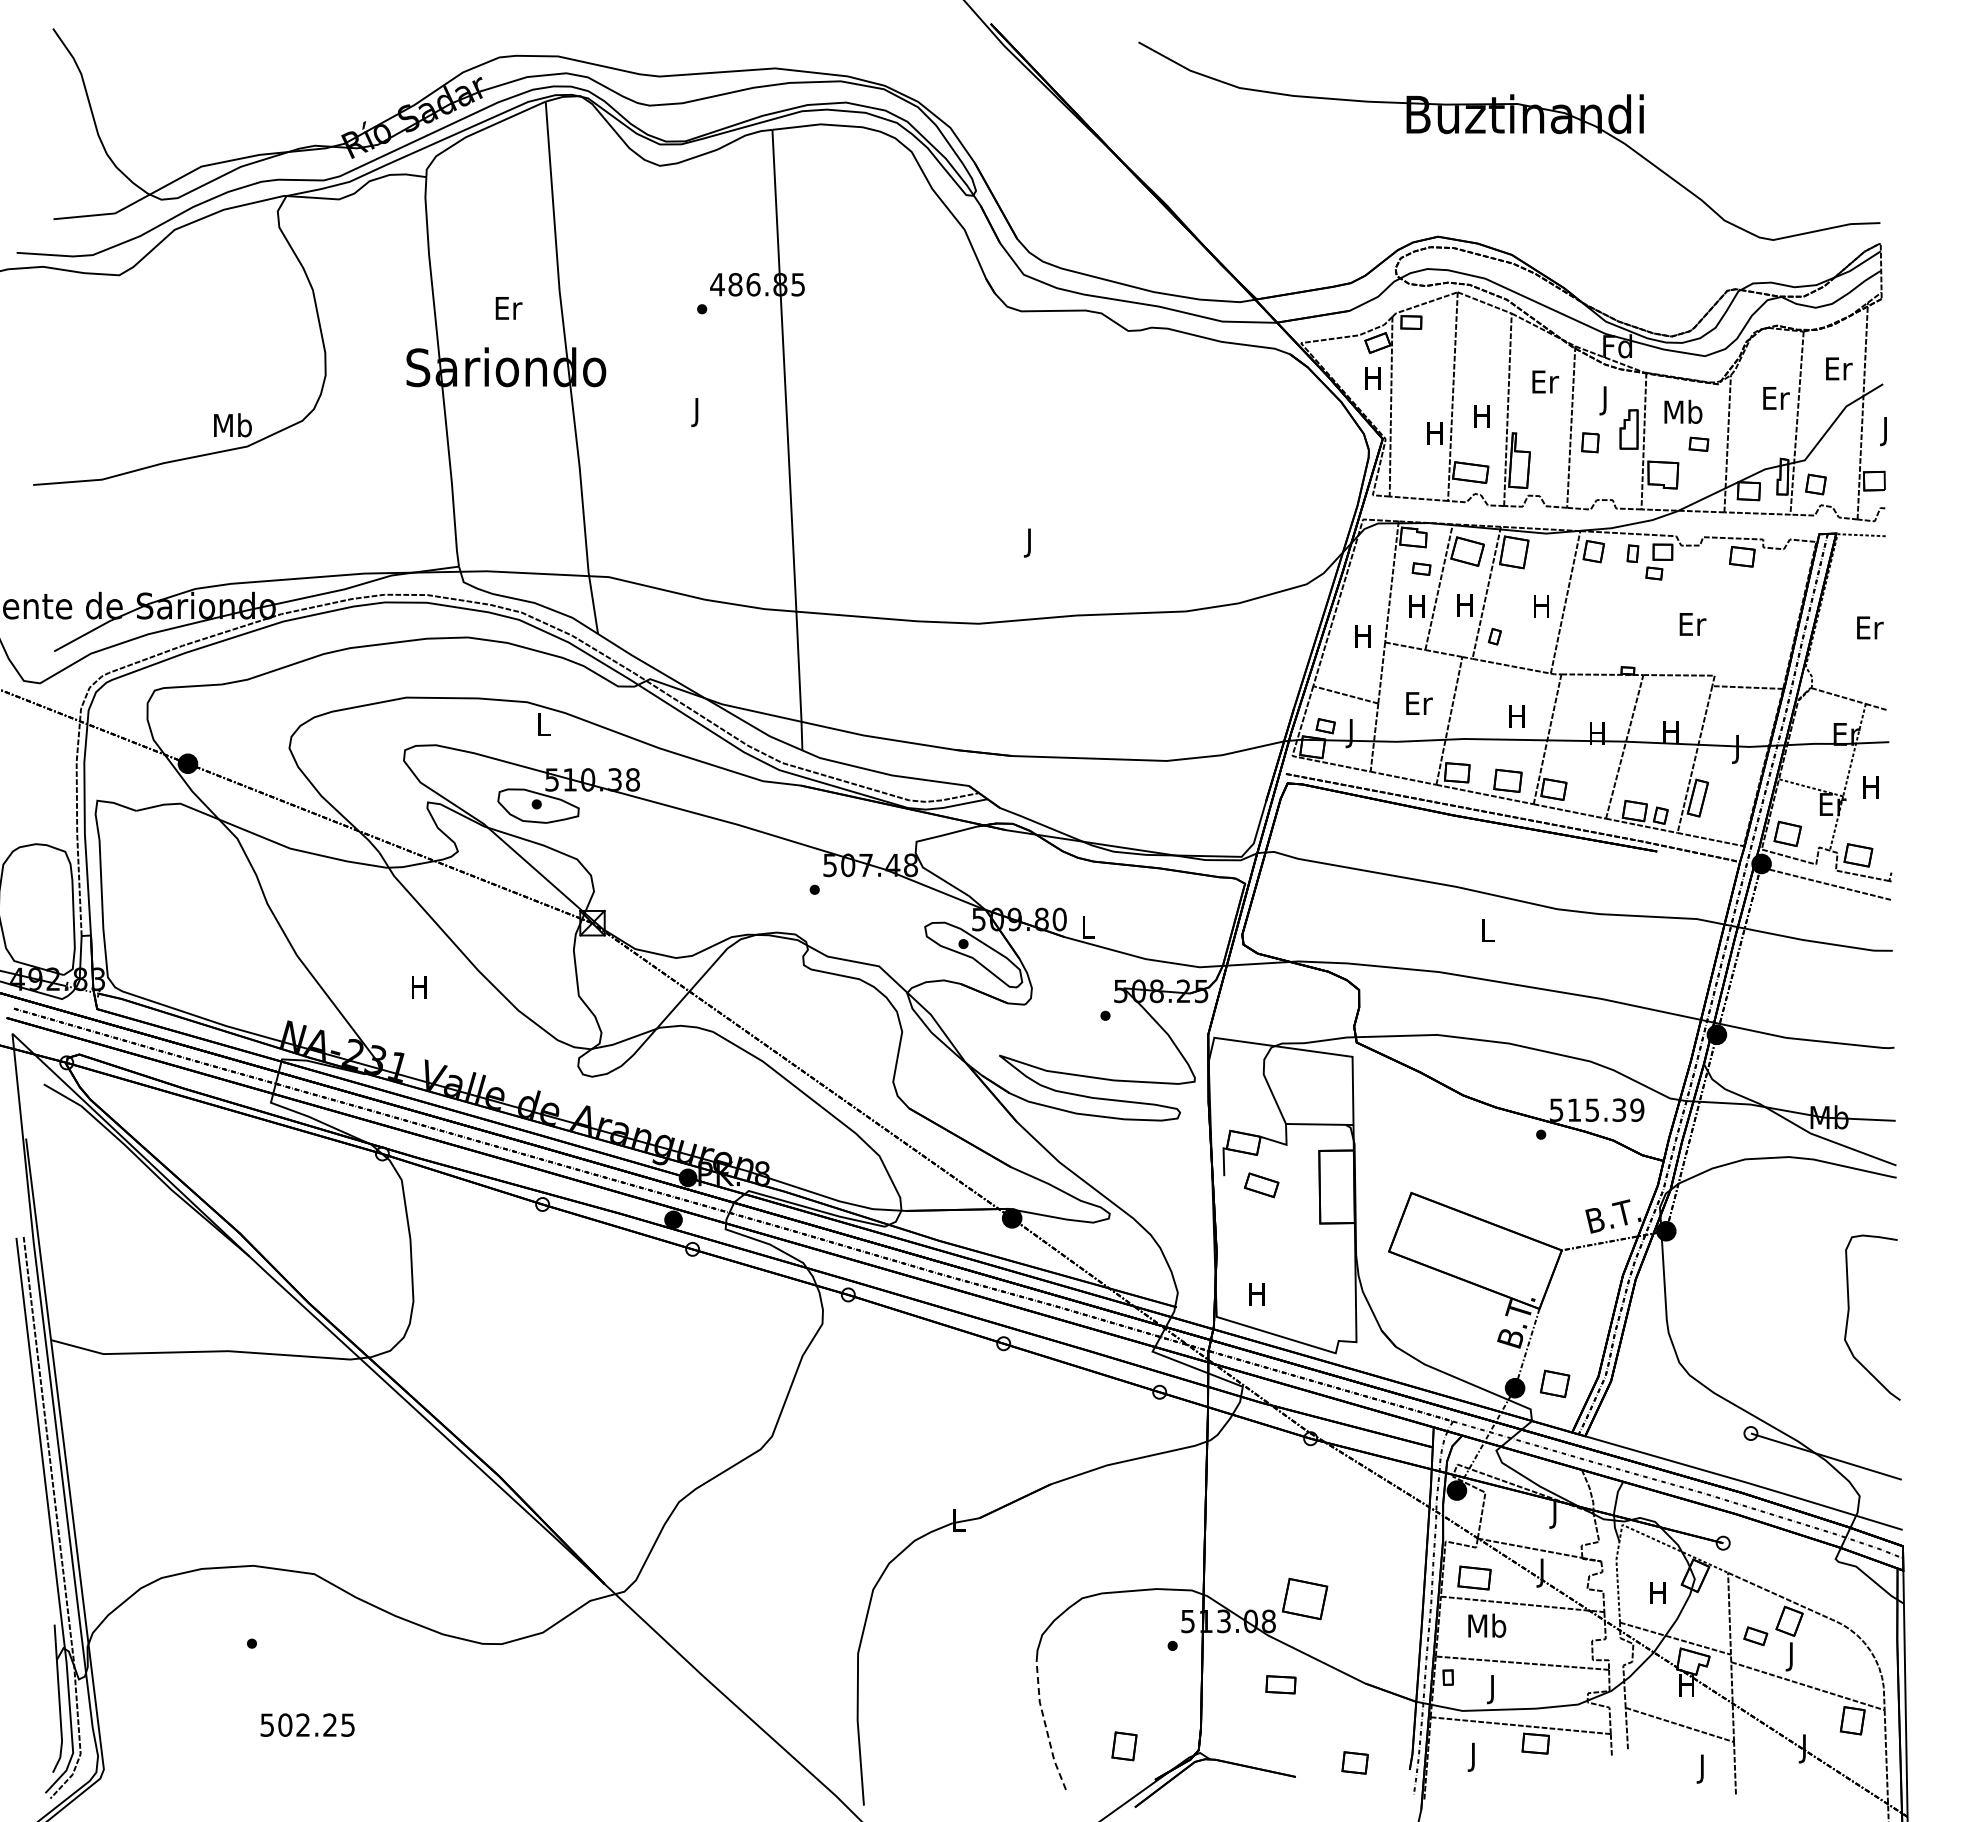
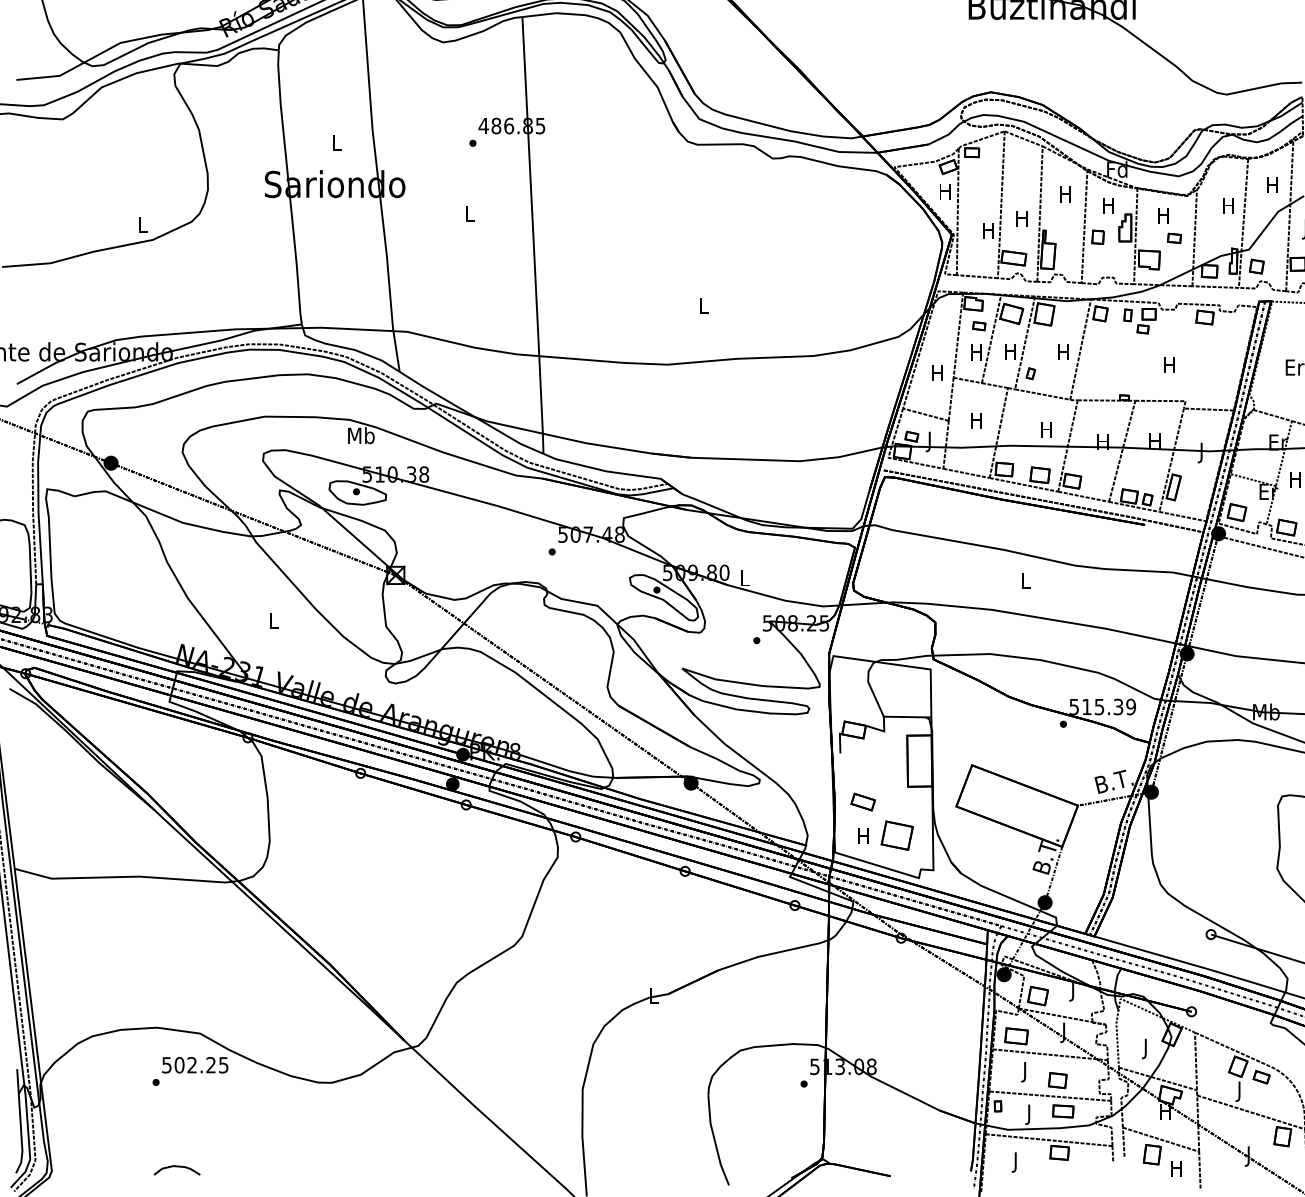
text: (508, 308) -> (336, 142), Er -> L
text: (1839, 368) -> (1273, 185), Er -> H
text: (1545, 381) -> (1066, 194), Er -> H
text: (1776, 398) -> (1229, 206), Er -> H
text: (1604, 400) -> (1108, 207), J -> H
text: (1683, 411) -> (1163, 215), Mb -> H
text: (697, 412) -> (469, 215), J -> L
text: (232, 425) -> (142, 225), Mb -> L
text: (1029, 542) -> (703, 307), J -> L
text: (1692, 624) -> (1169, 365), Er -> H
text: (1419, 703) -> (977, 420), Er -> H
text: (543, 724) -> (361, 435), L -> Mb
text: (419, 987) -> (274, 620), H -> L
part: (1261, 1185) -> (863, 802), moved
part: (1554, 1383) -> (1037, 995), moved
text: (1657, 1595) -> (1145, 1048), H -> J
part: (1305, 1598) -> (897, 835), moved
text: (1487, 1628) -> (1025, 1071), Mb -> J
part: (1755, 1636) -> (1261, 1077), moved
part: (1280, 1684) -> (1062, 1111), moved
text: (307, 1724) -> (195, 1064), moved
line: (1045, 1726) -> (714, 1140), dashed -> solid
part: (1124, 1746) -> (1152, 1154), moved
part: (1354, 1762) -> (1057, 1080), moved
curve: (281, 1763) -> (176, 1166), added
text: (1701, 1768) -> (1176, 1170), J -> H

